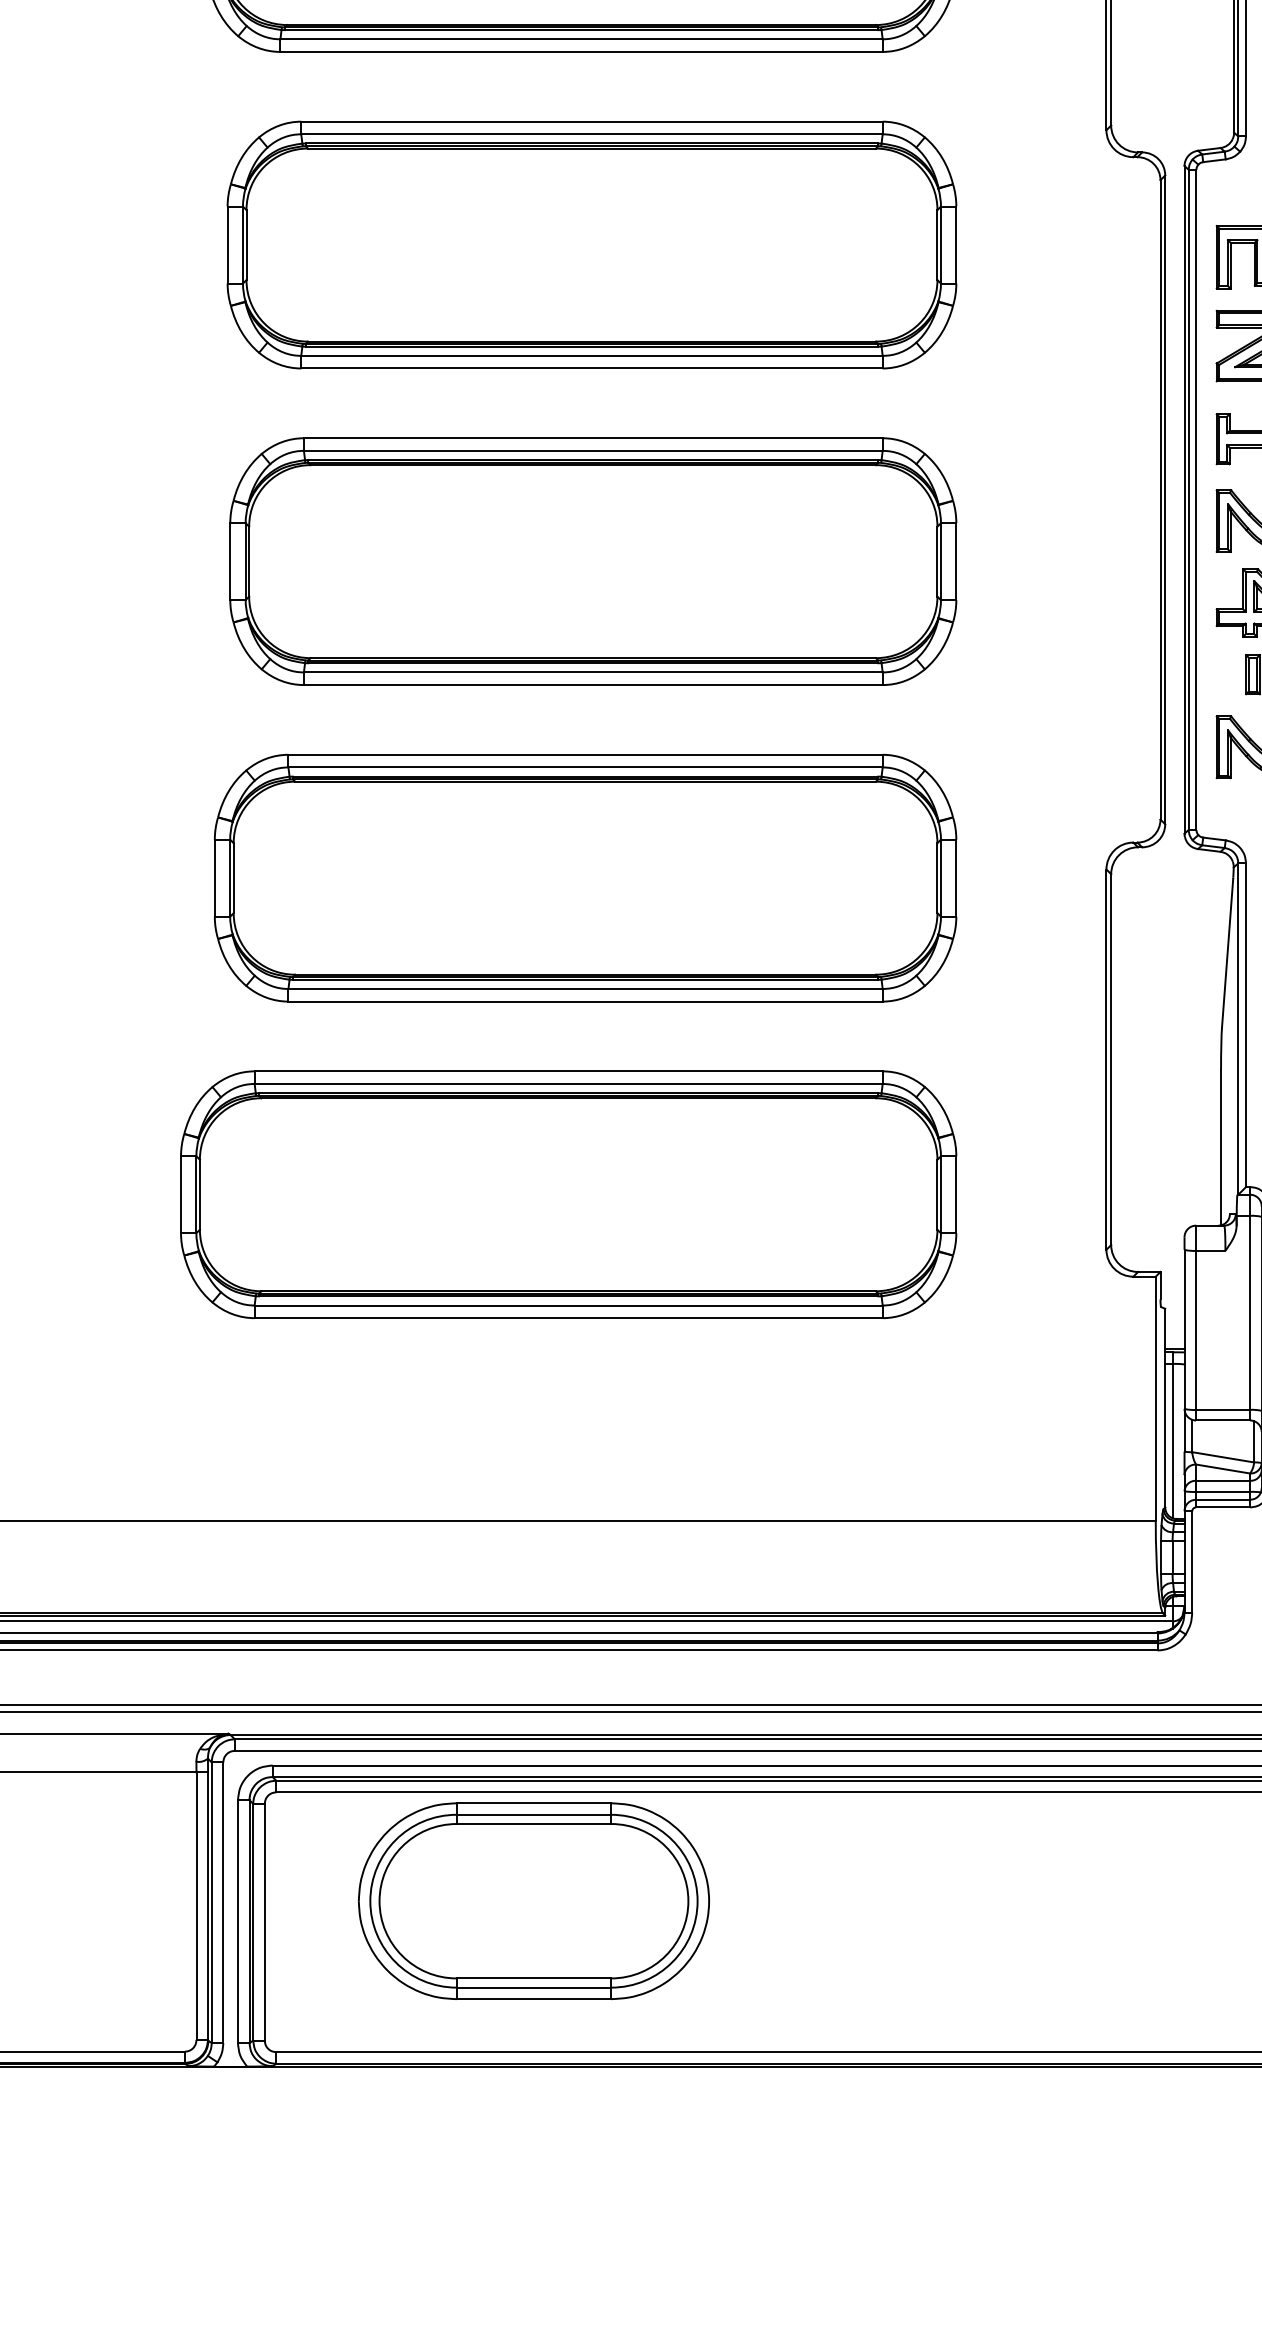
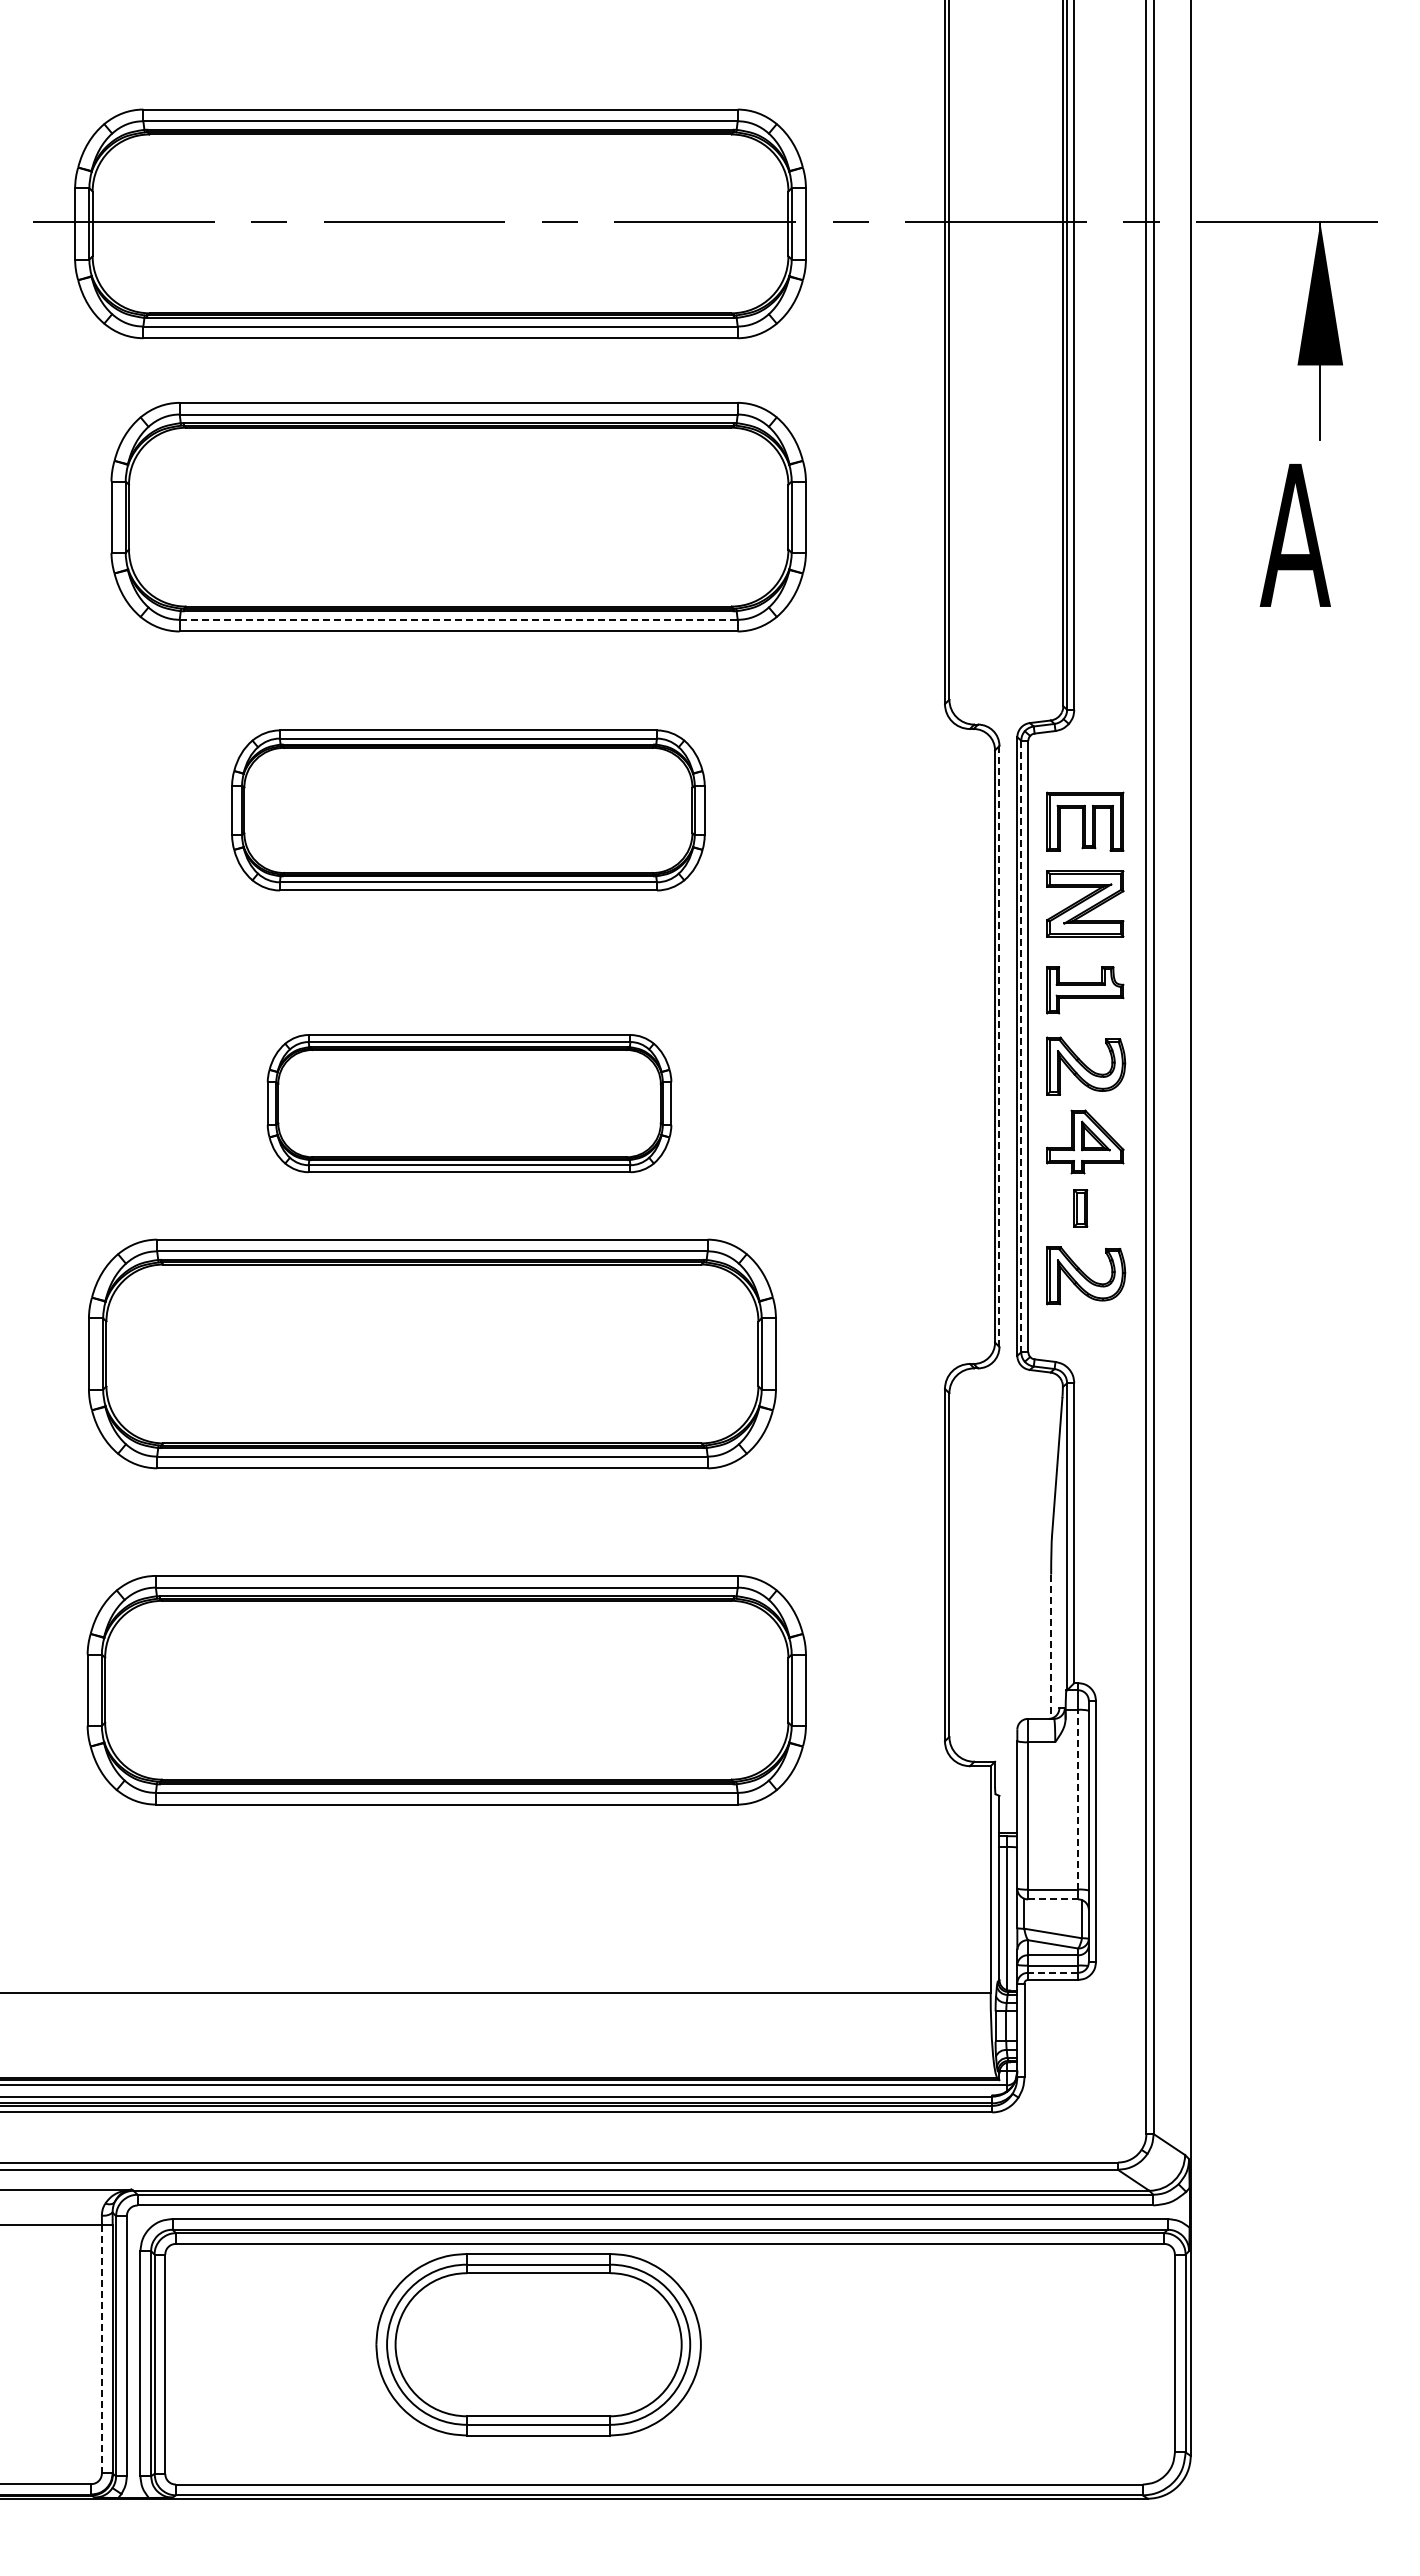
line: (582, 38) -> (459, 619), solid -> dashed
part: (592, 245) -> (468, 810), size x0.7
line: (1165, 499) -> (999, 1046), solid -> dashed
line: (1189, 499) -> (1021, 1046), solid -> dashed
part: (593, 561) -> (469, 1103), size x0.6
part: (585, 877) -> (432, 1353), moved
line: (1221, 1147) -> (1051, 1646), solid -> dashed
line: (1250, 1312) -> (1078, 1799), solid -> dashed
line: (1223, 1420) -> (1053, 1899), solid -> dashed
line: (1222, 1499) -> (1052, 1972), solid -> dashed
part: (533, 1900) -> (538, 2344), moved
line: (195, 1906) -> (101, 2349), solid -> dashed

